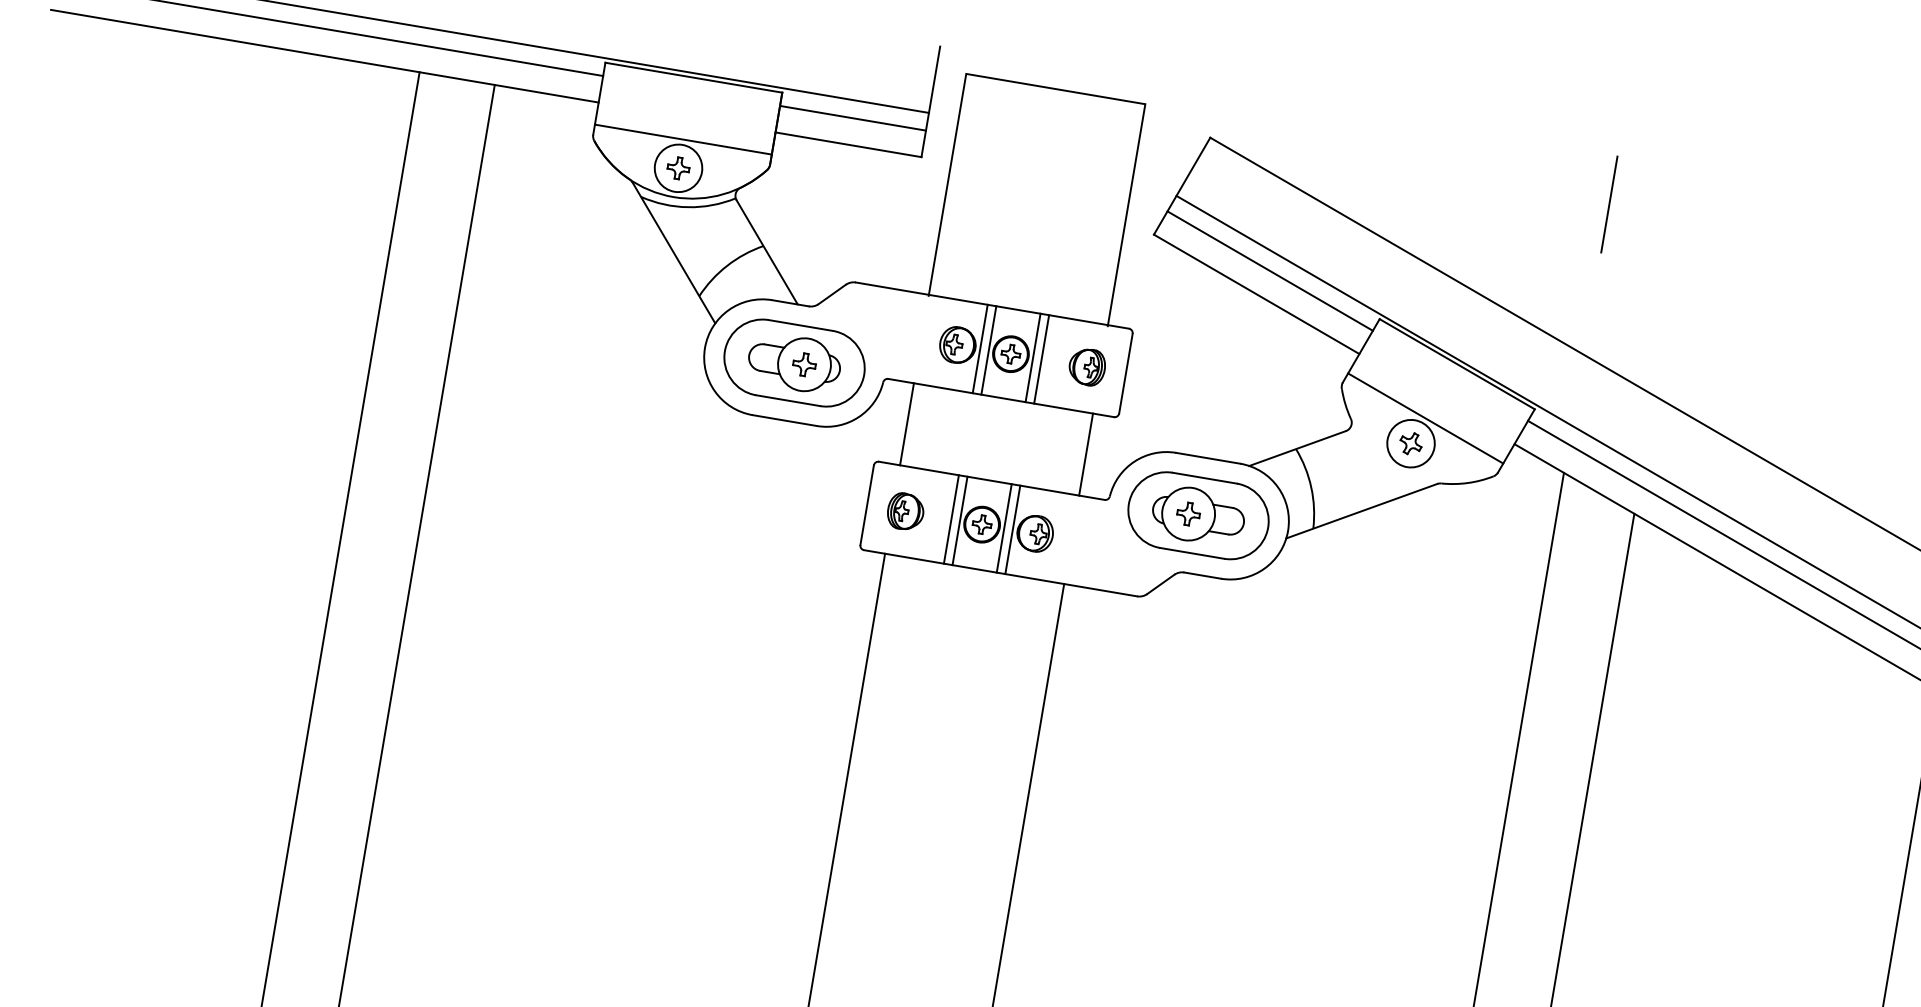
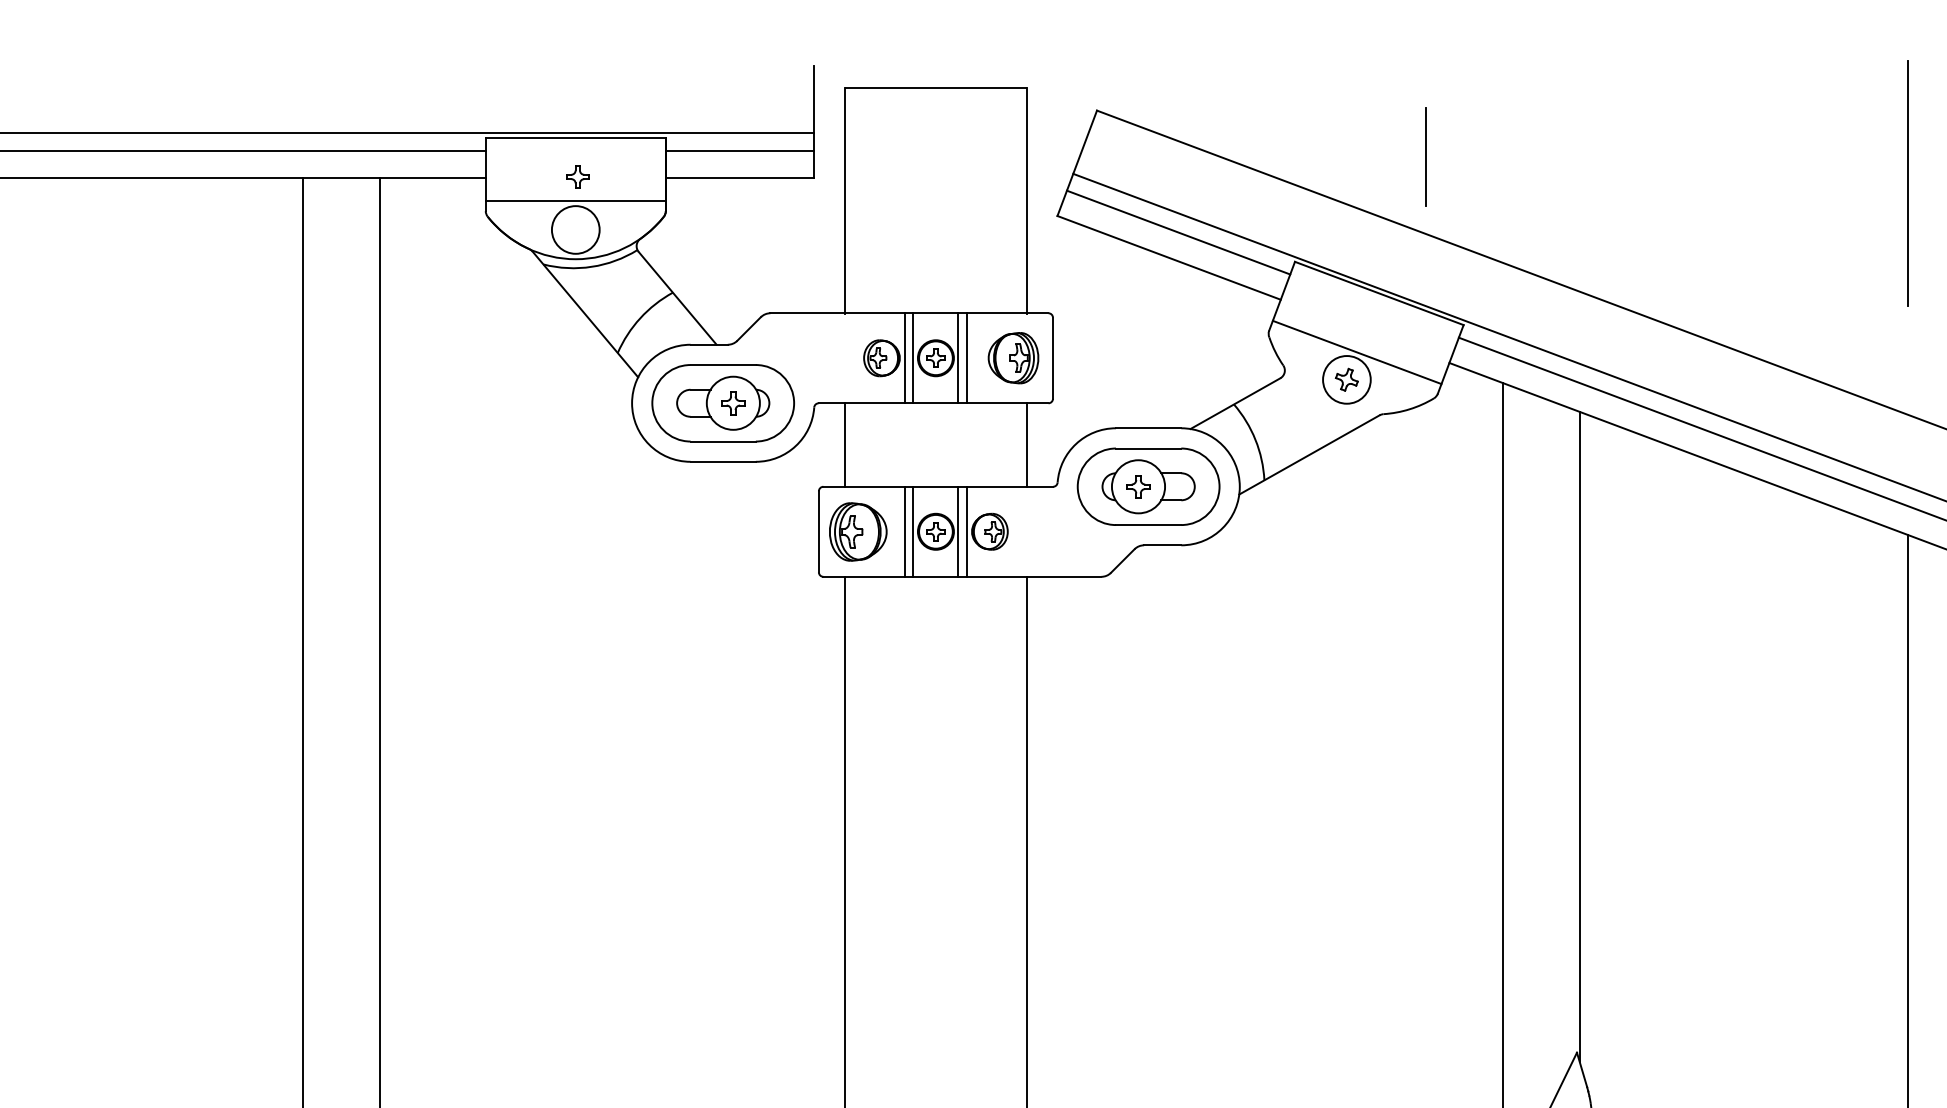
part: (678, 167) -> (577, 176), moved
line: (1608, 203) -> (1425, 156), moved
part: (1087, 367) -> (1013, 358), size x1.4
part: (905, 511) -> (857, 531), size x1.6

